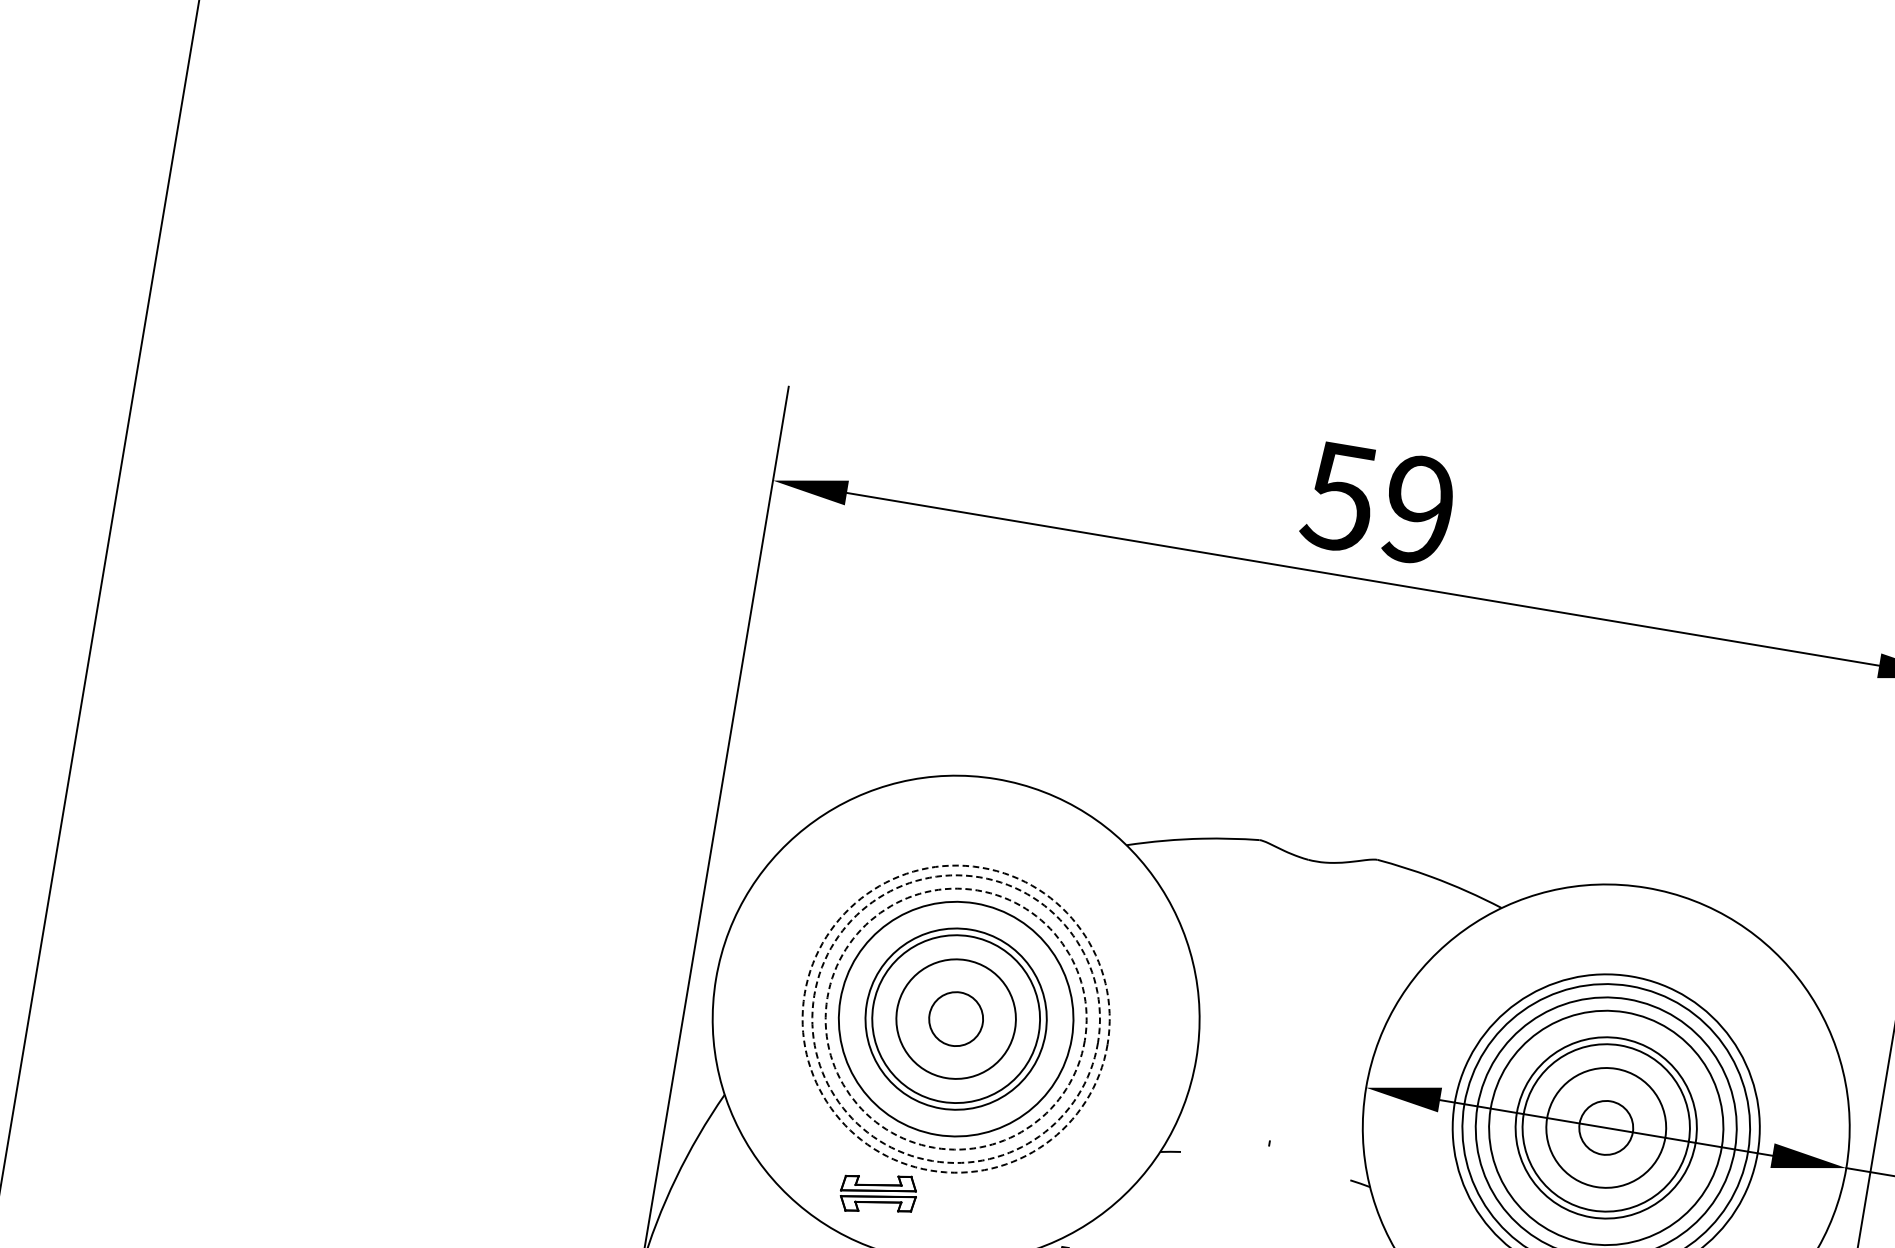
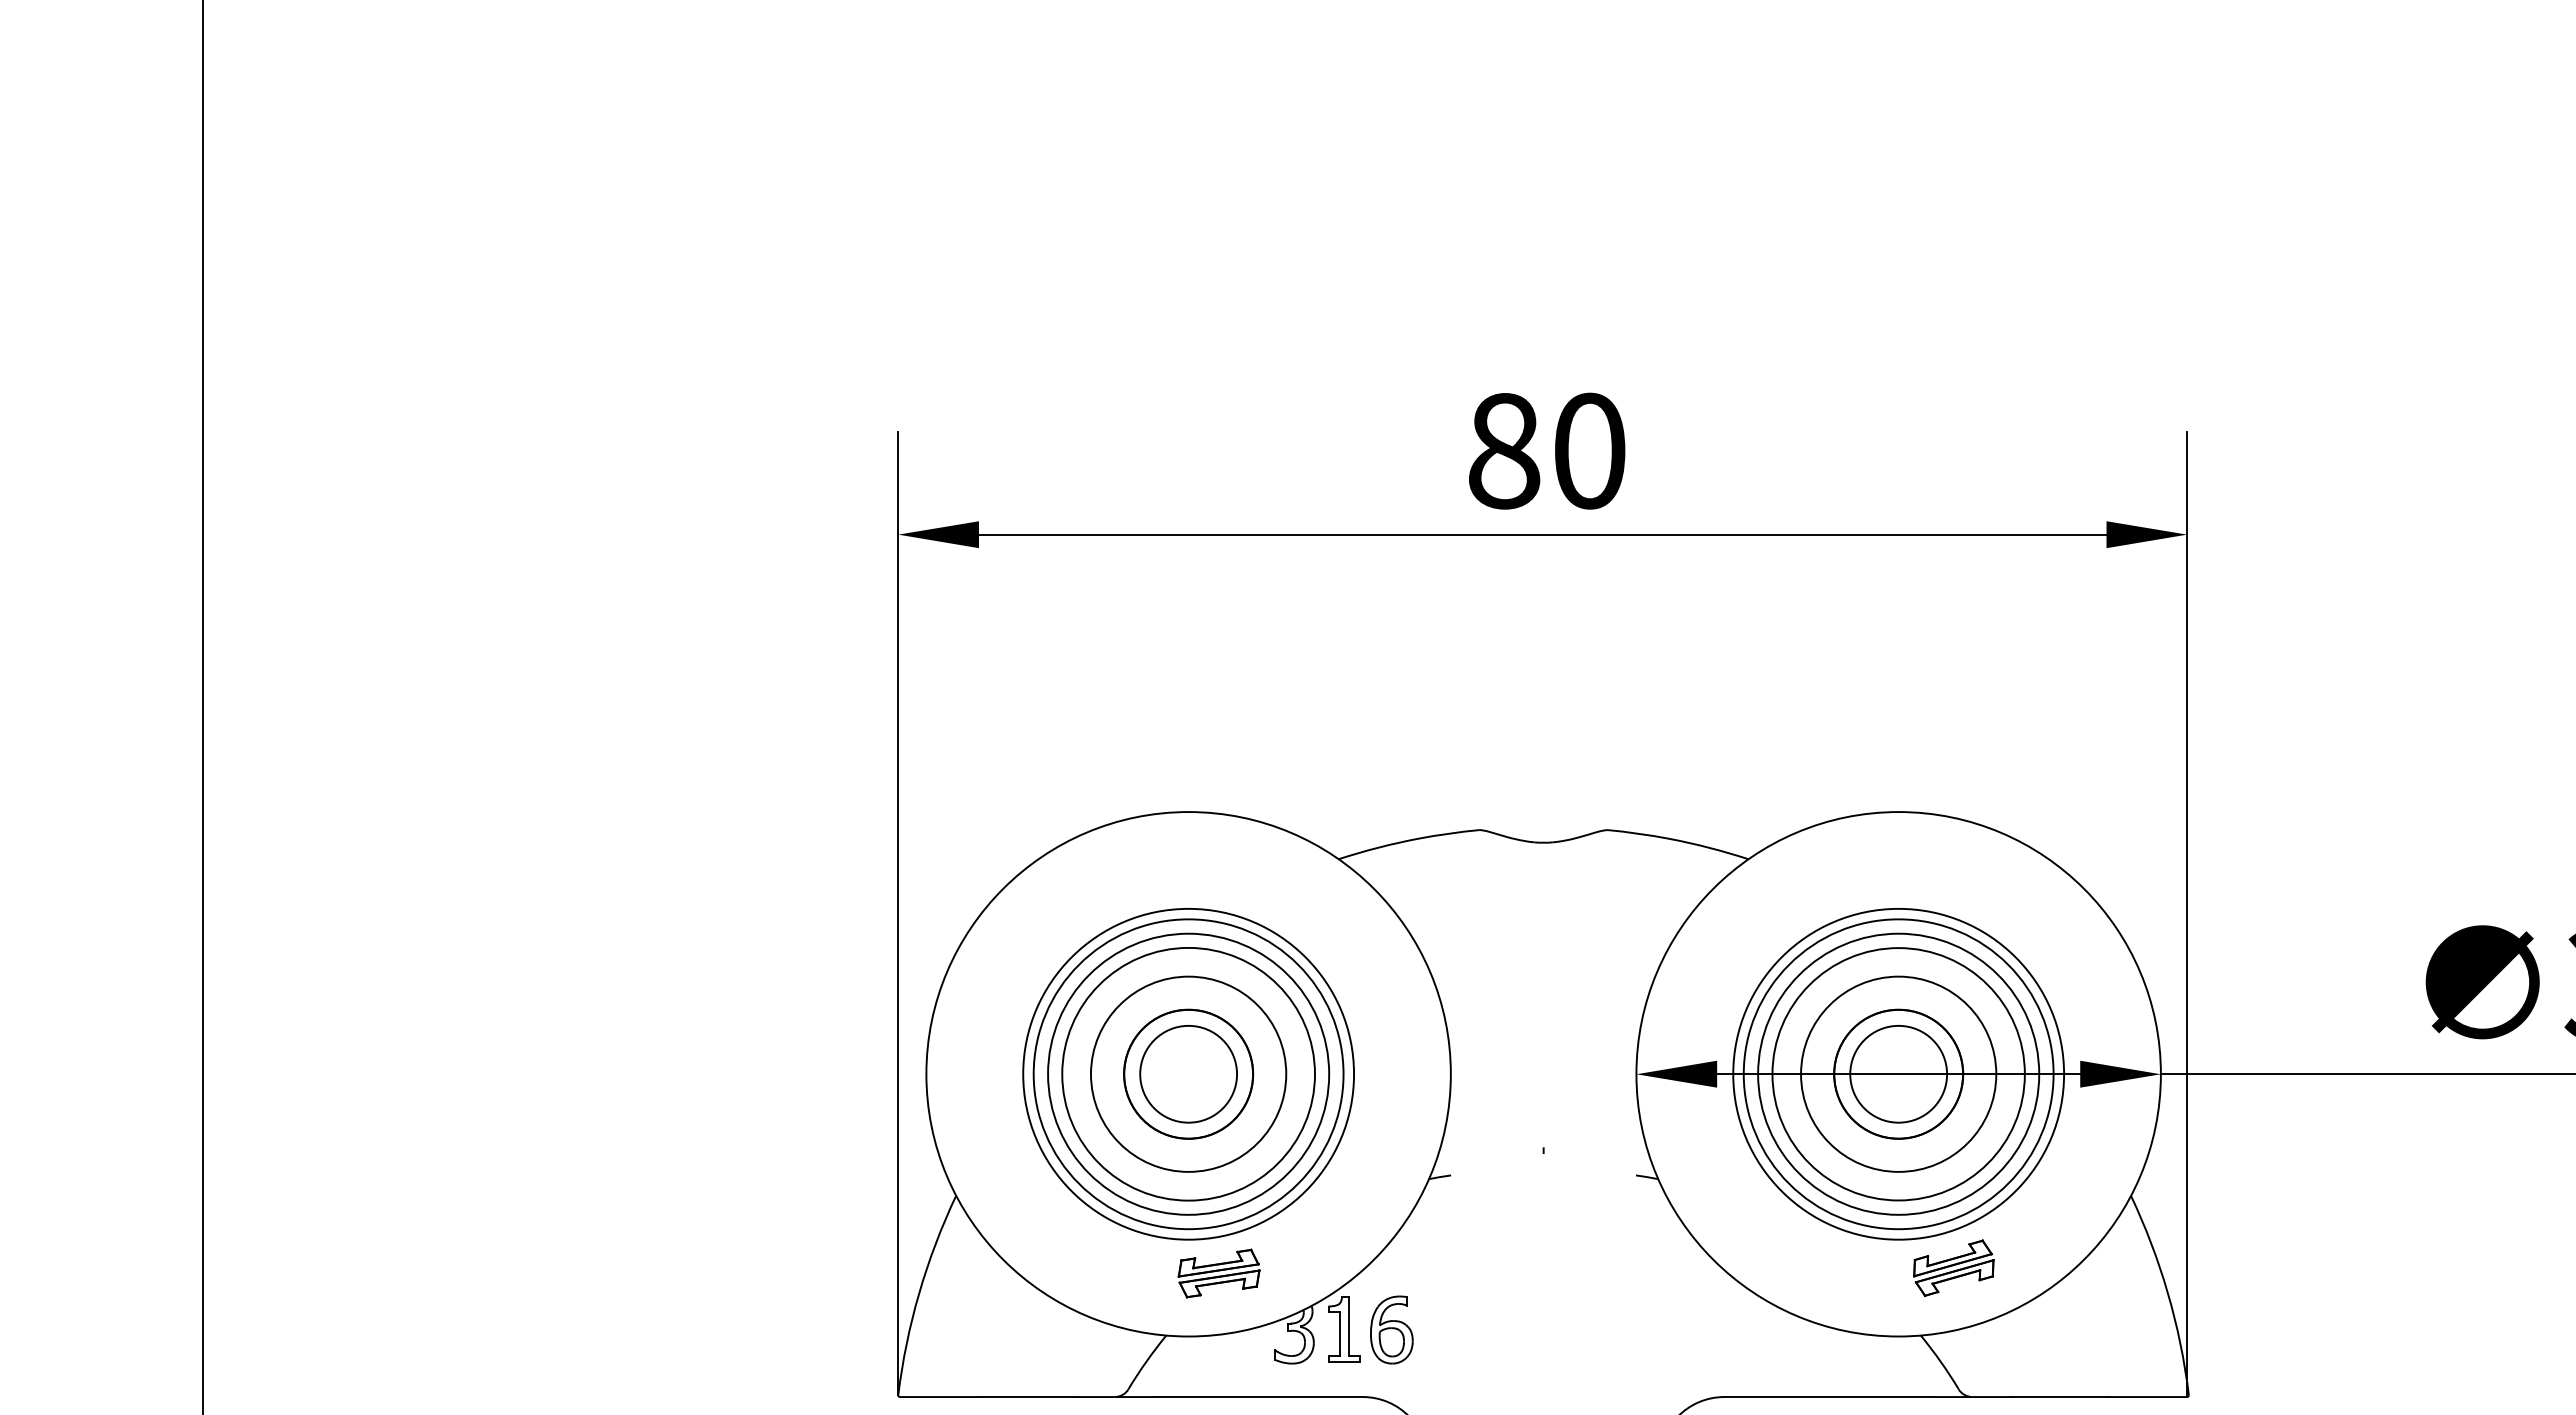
text: (1378, 502) -> (1545, 450), 59 -> 80
circle: (956, 1018) -> (1188, 1073), dashed -> solid
circle: (956, 1018) -> (1188, 1073), dashed -> solid
circle: (956, 1018) -> (1188, 1073), size x0.71
circle: (956, 1018) -> (1188, 1073), size x1.67
circle: (956, 1019) -> (1188, 1074), dashed -> solid
circle: (1606, 1127) -> (1898, 1073), size x0.71
circle: (1606, 1127) -> (1898, 1073), size x1.67
part: (877, 1193) -> (1218, 1273), moved

